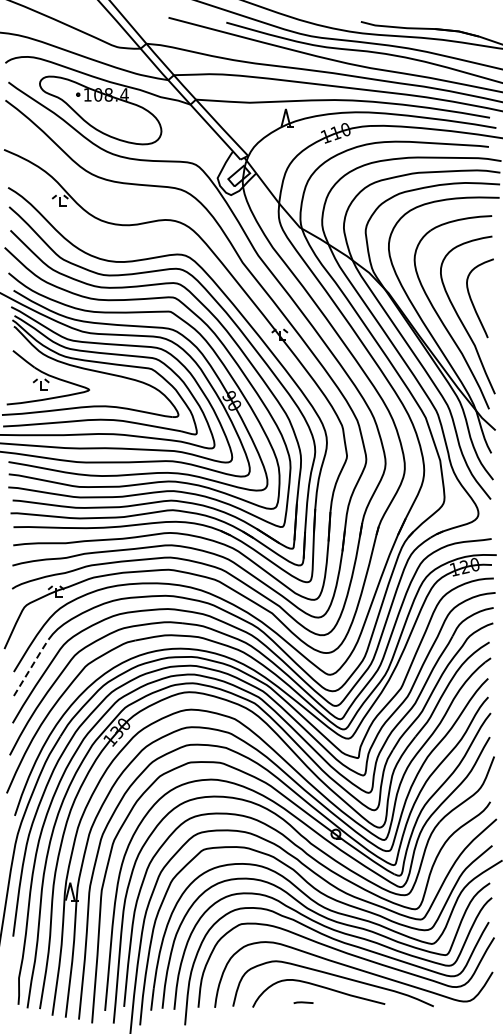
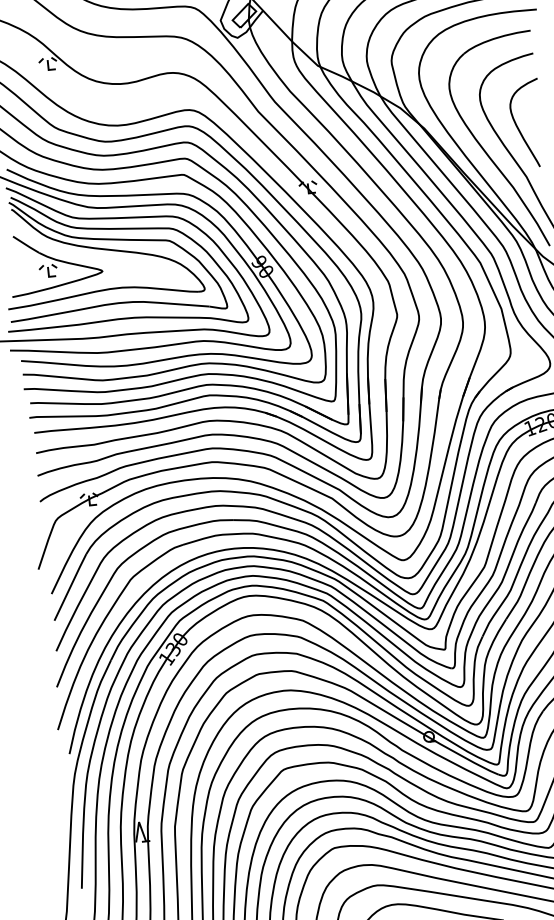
line: (31, 667) -> (70, 587), dashed -> solid

